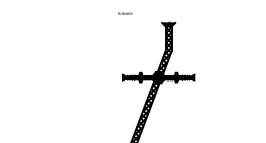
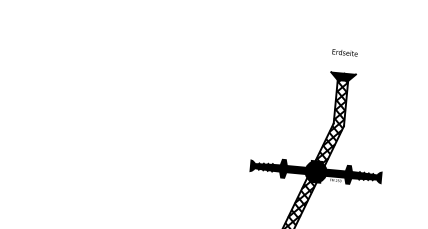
text: (125, 13) -> (345, 52), moved

